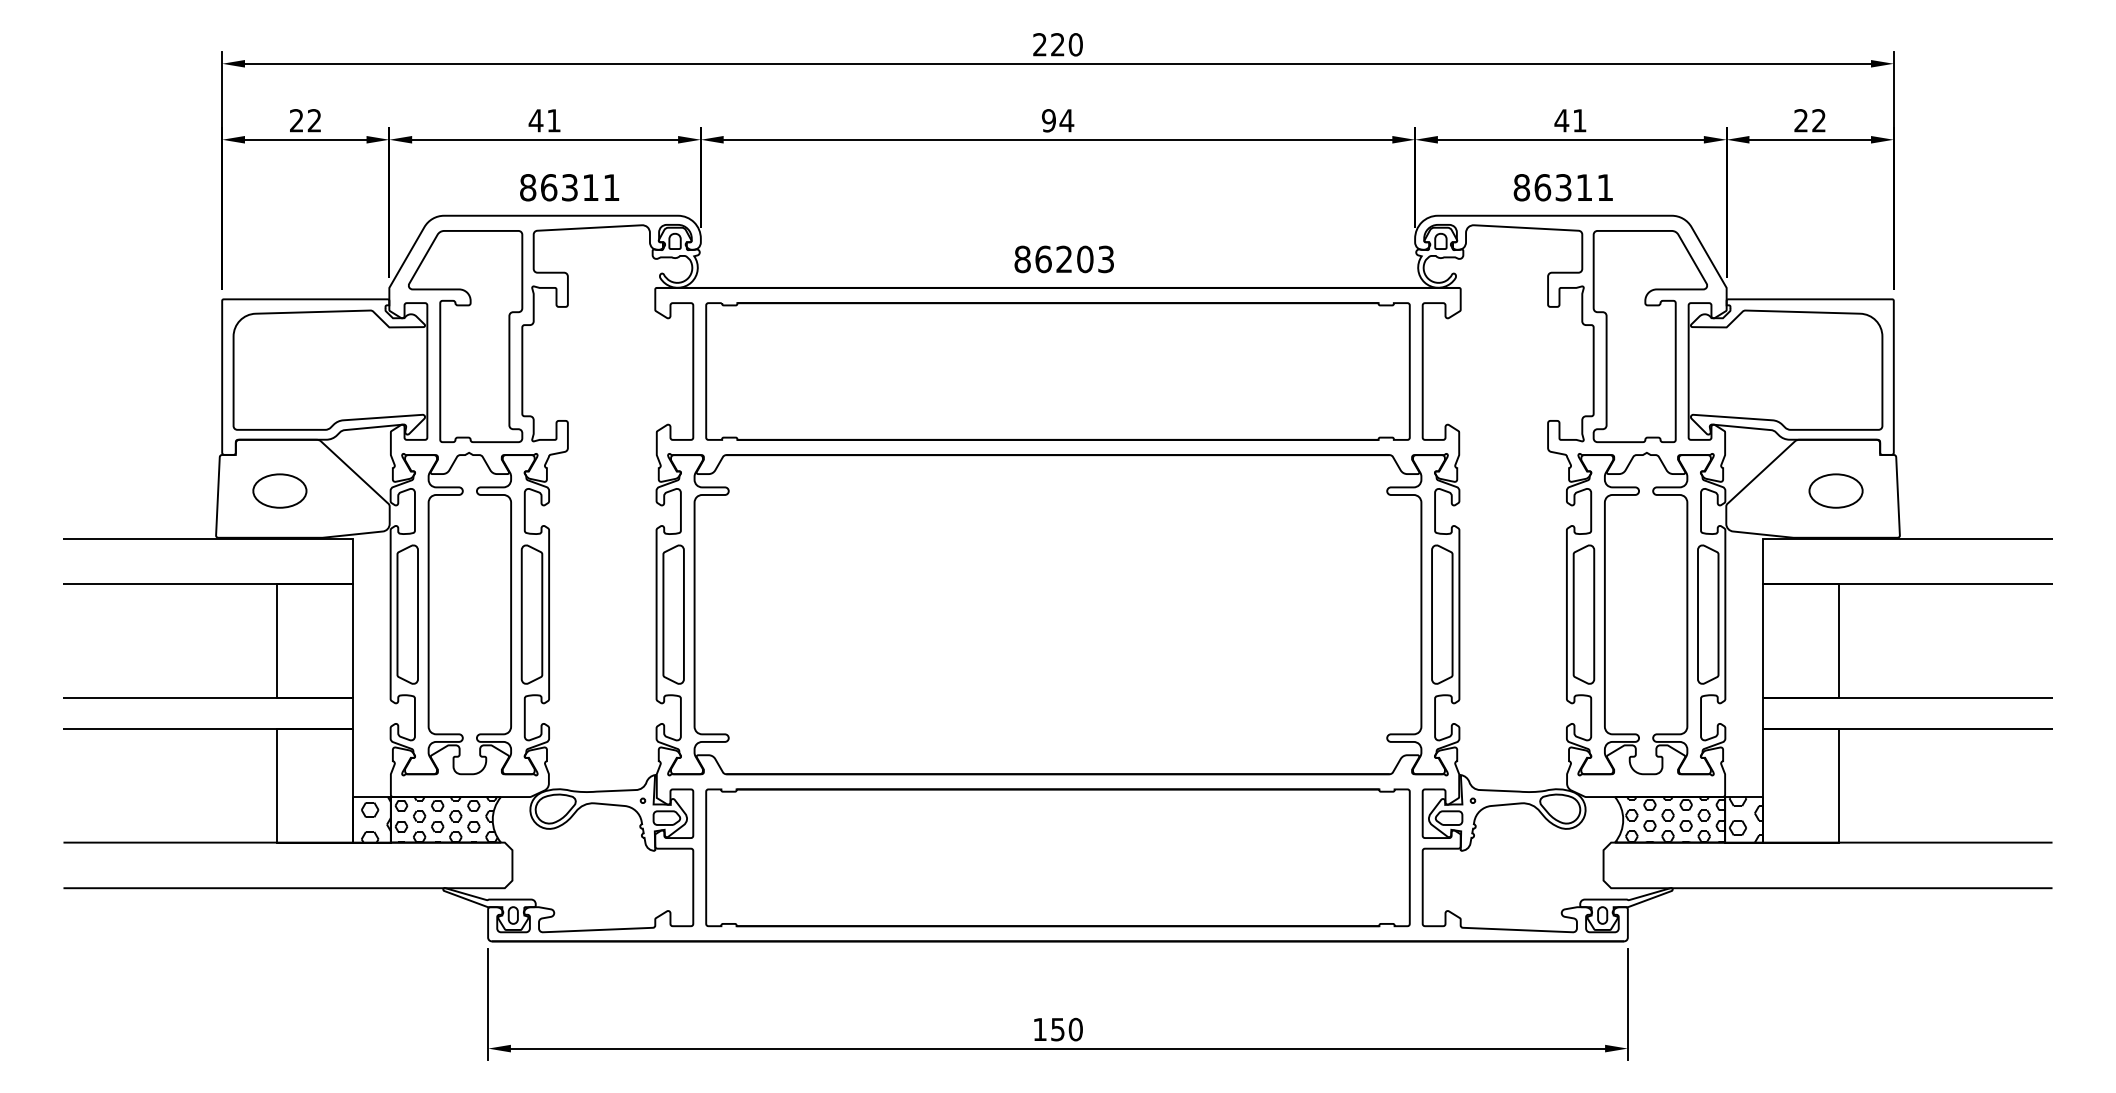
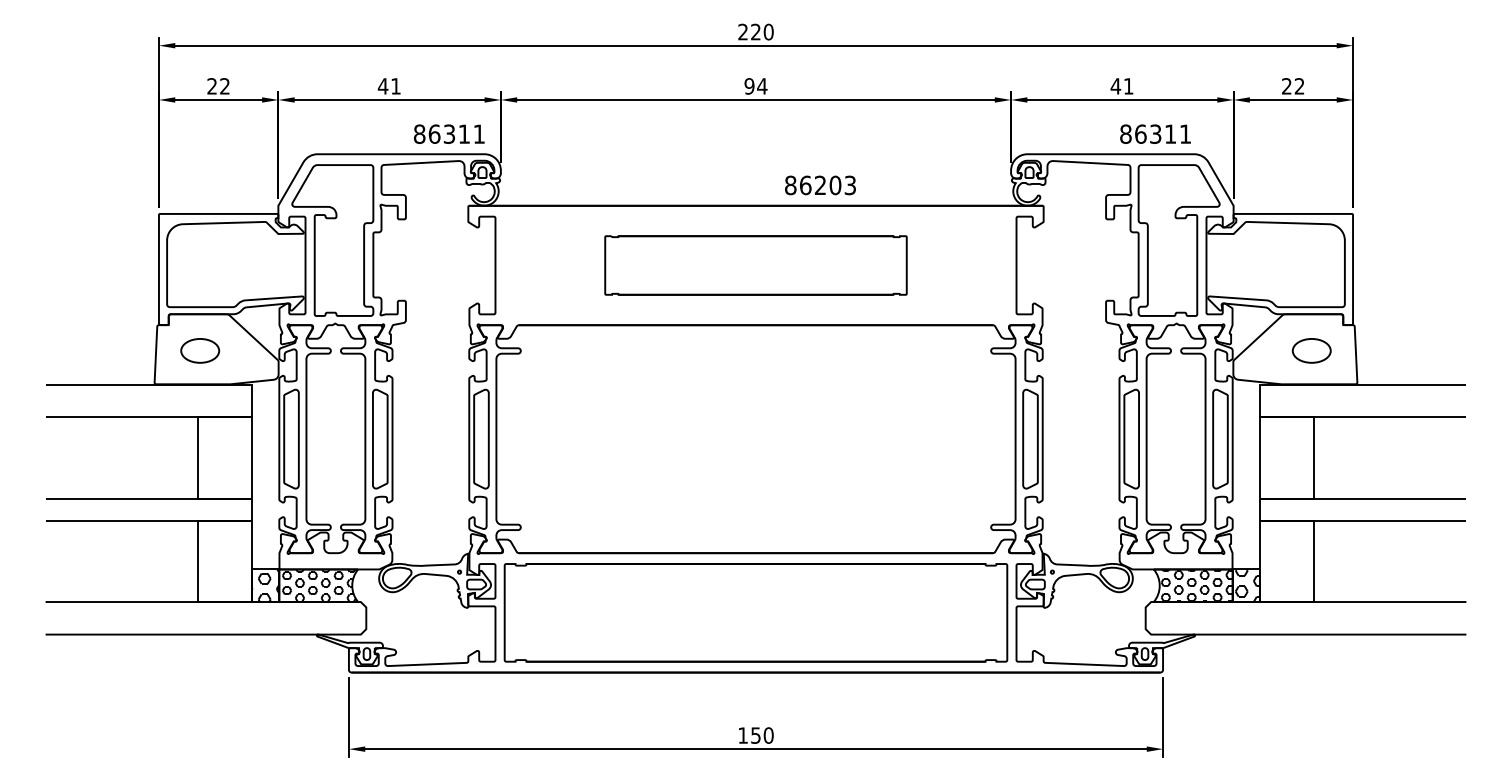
text: (569, 187) -> (449, 134), moved
text: (1562, 187) -> (1154, 134), moved
text: (1063, 259) -> (819, 185), moved
part: (1057, 371) -> (755, 265), size x0.6

